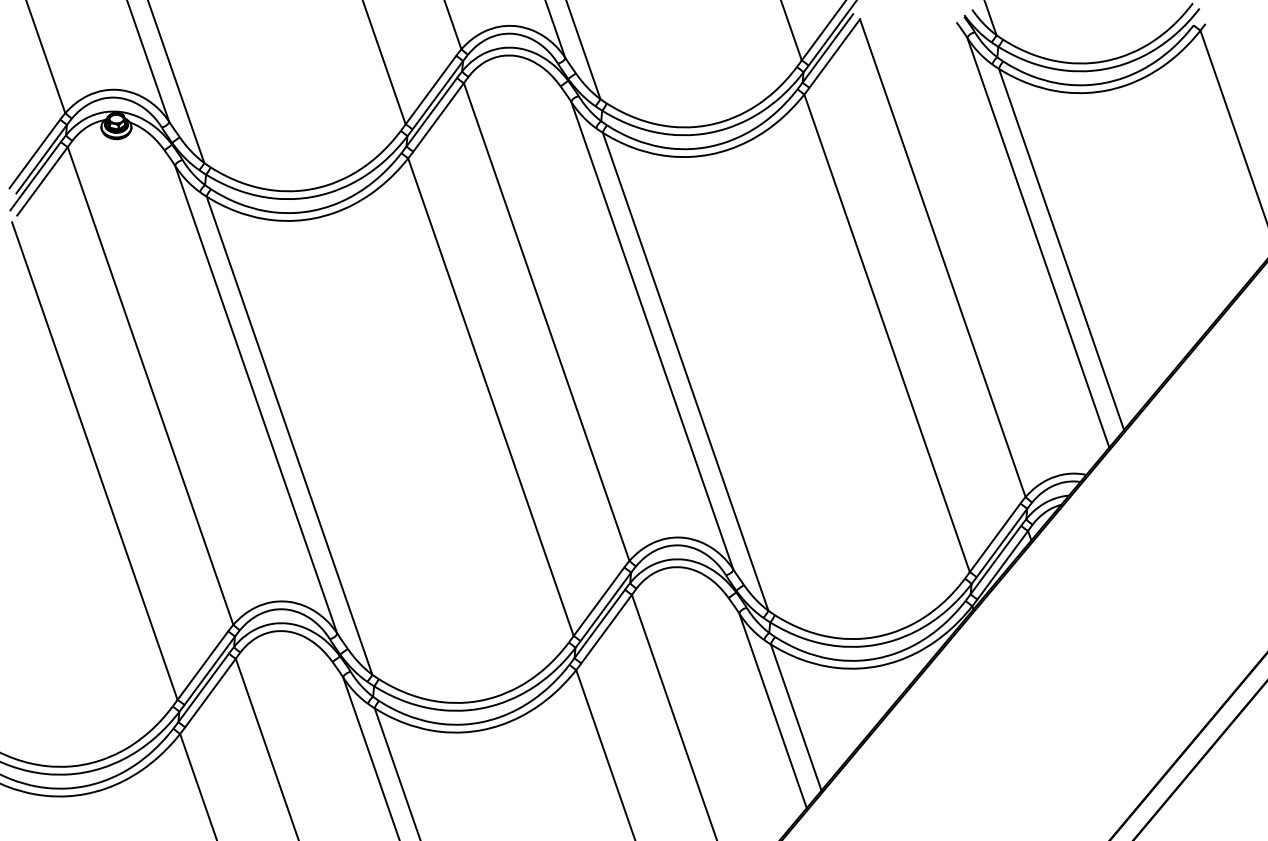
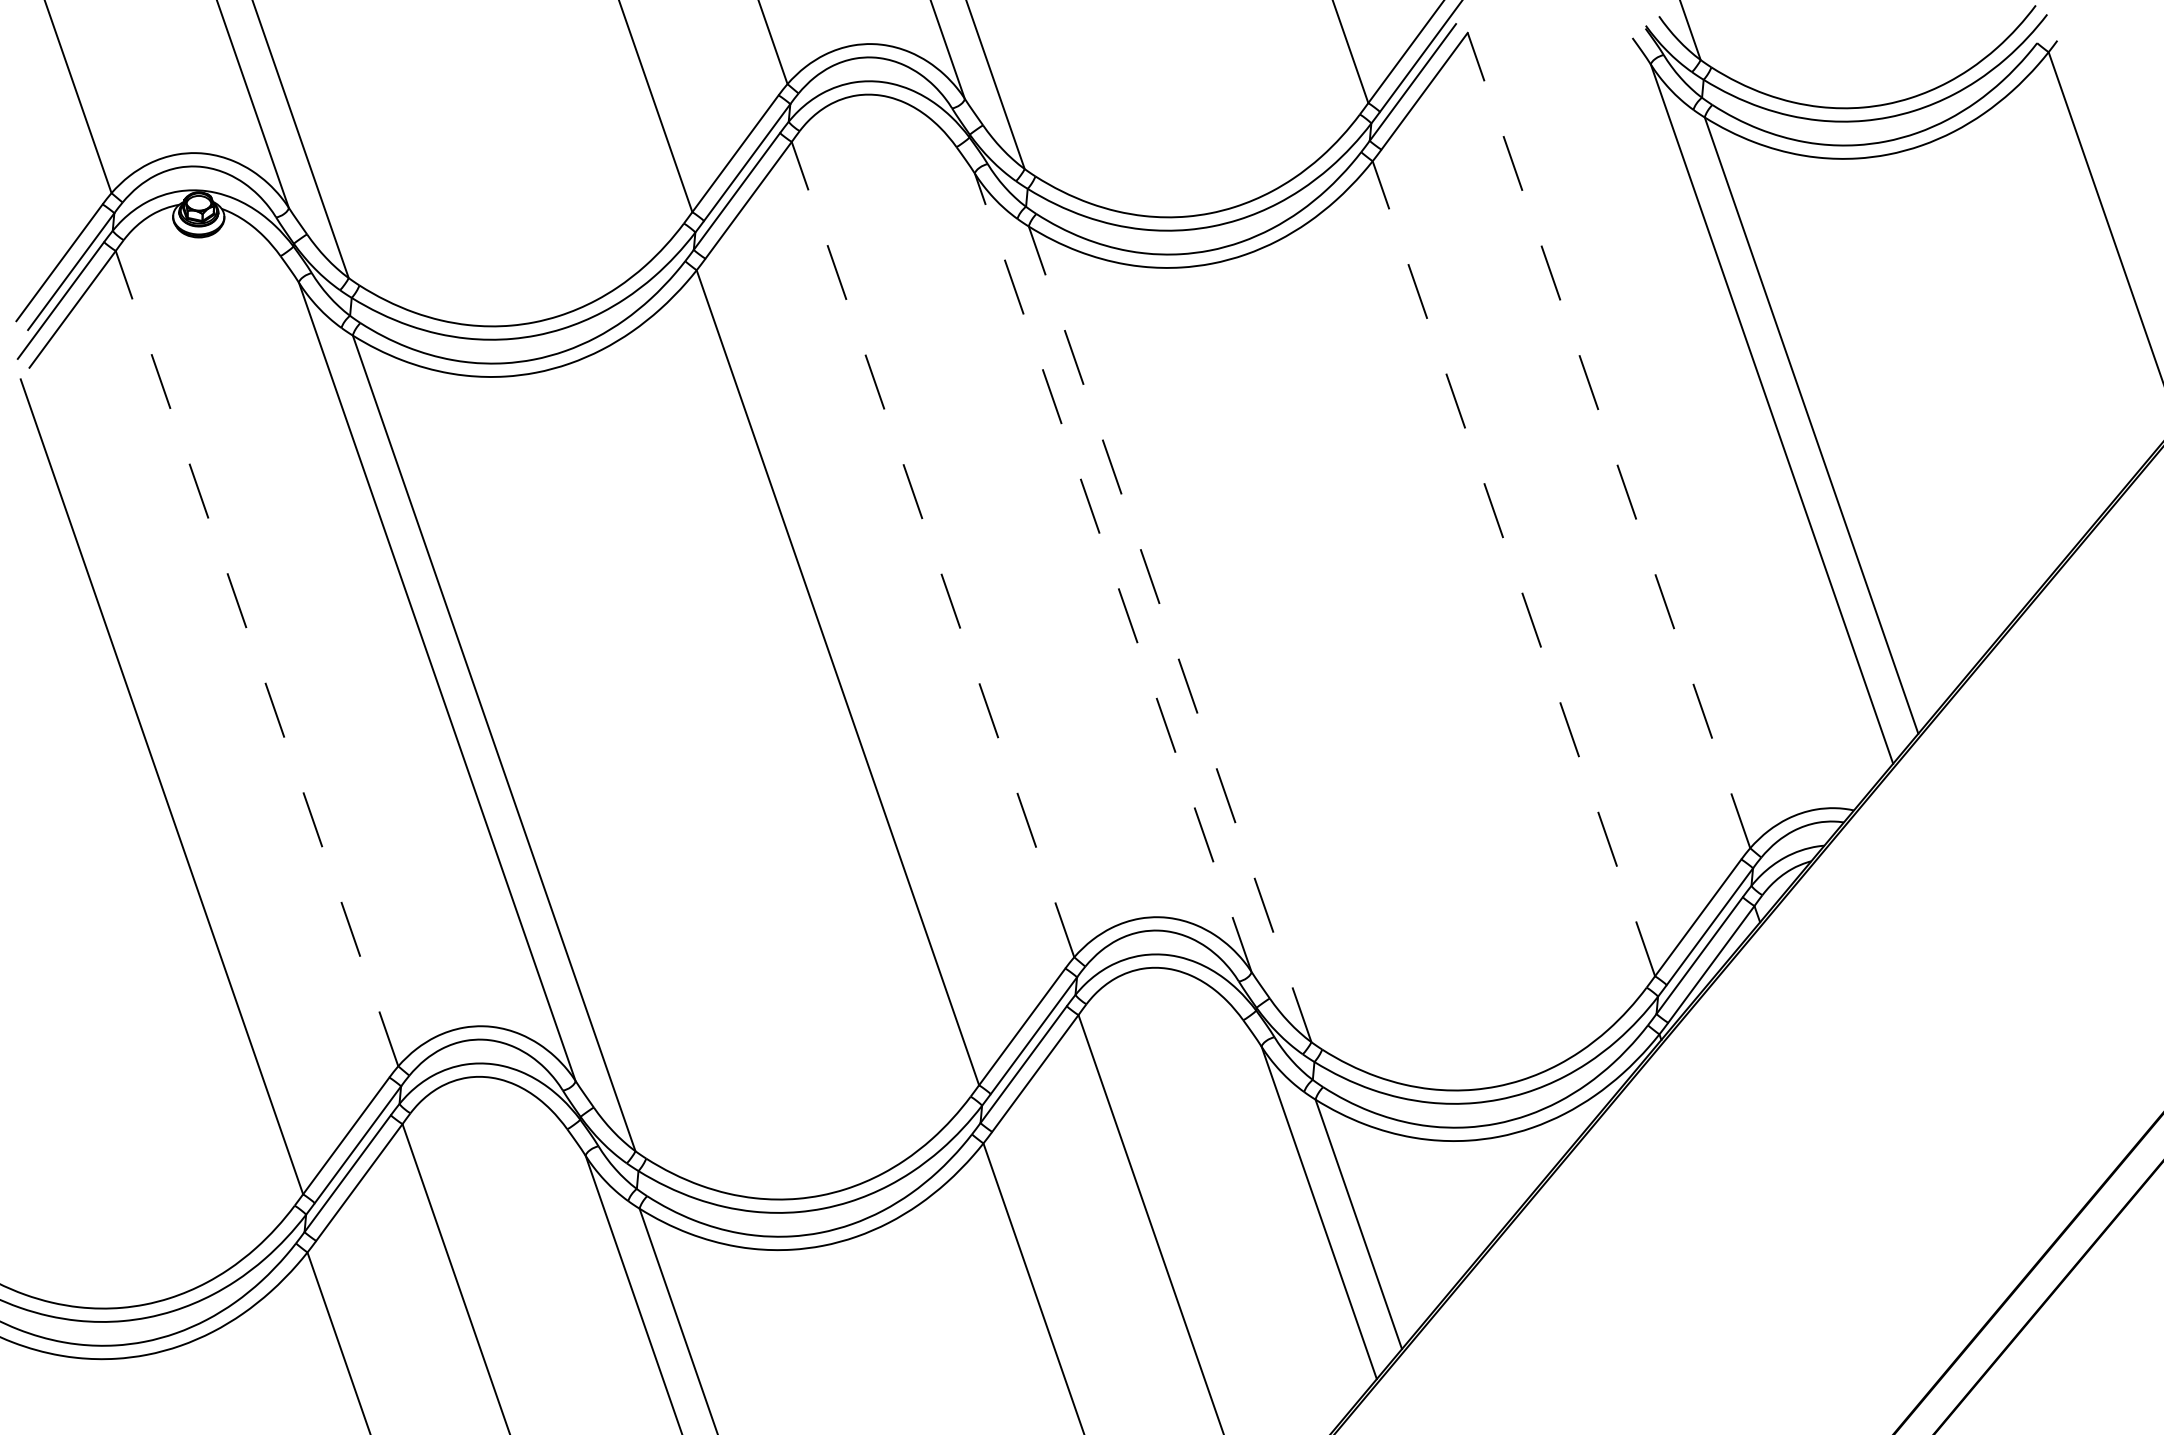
line: (942, 258) -> (1608, 441), solid -> dashed
line: (546, 322) -> (932, 550), solid -> dashed
line: (887, 333) -> (1514, 569), solid -> dashed
line: (652, 335) -> (1113, 572), solid -> dashed
line: (685, 371) -> (1169, 633), solid -> dashed
line: (150, 386) -> (256, 659), solid -> dashed

